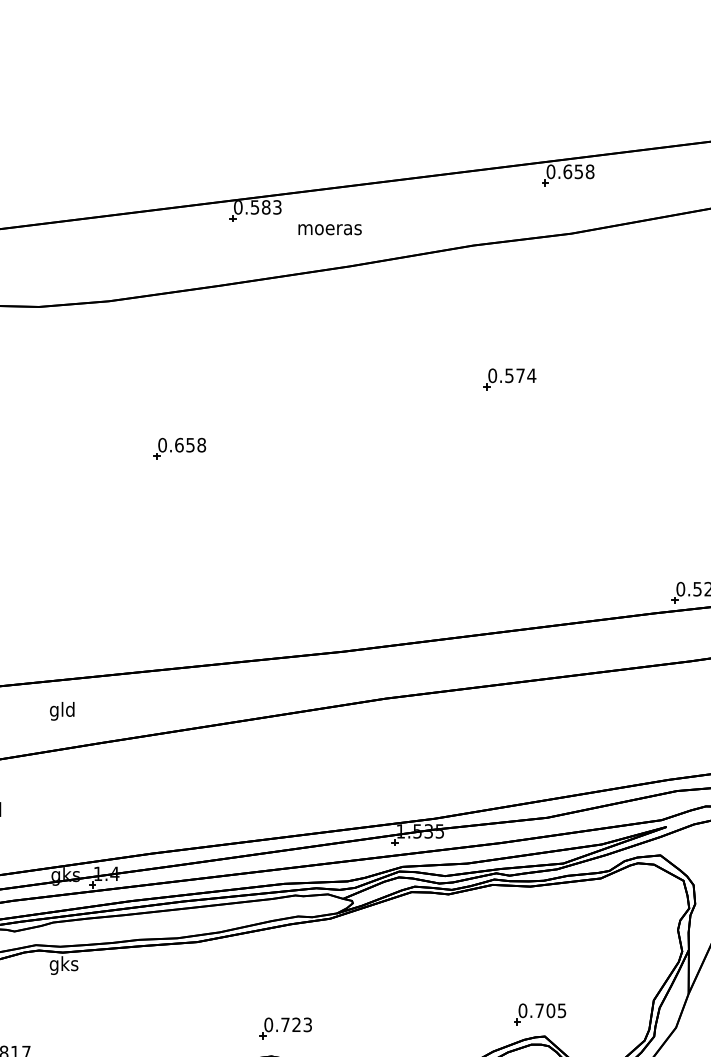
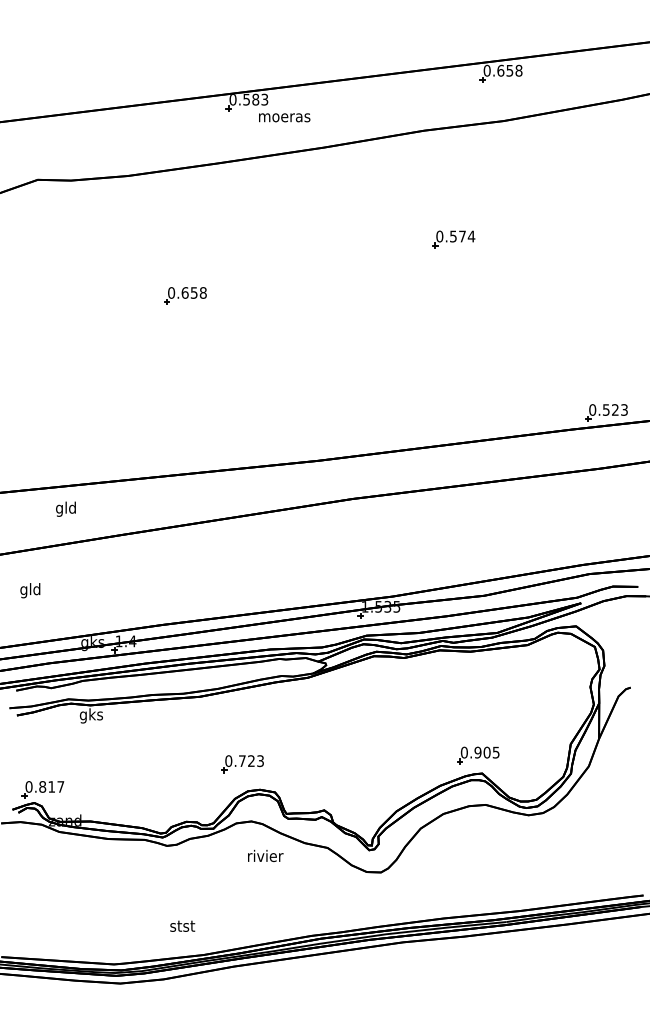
text: (329, 229) -> (284, 117), moved
text: (61, 710) -> (65, 508), moved
text: (539, 1010) -> (477, 752), 0.705 -> 0.905
part: (285, 1029) -> (242, 764), moved

